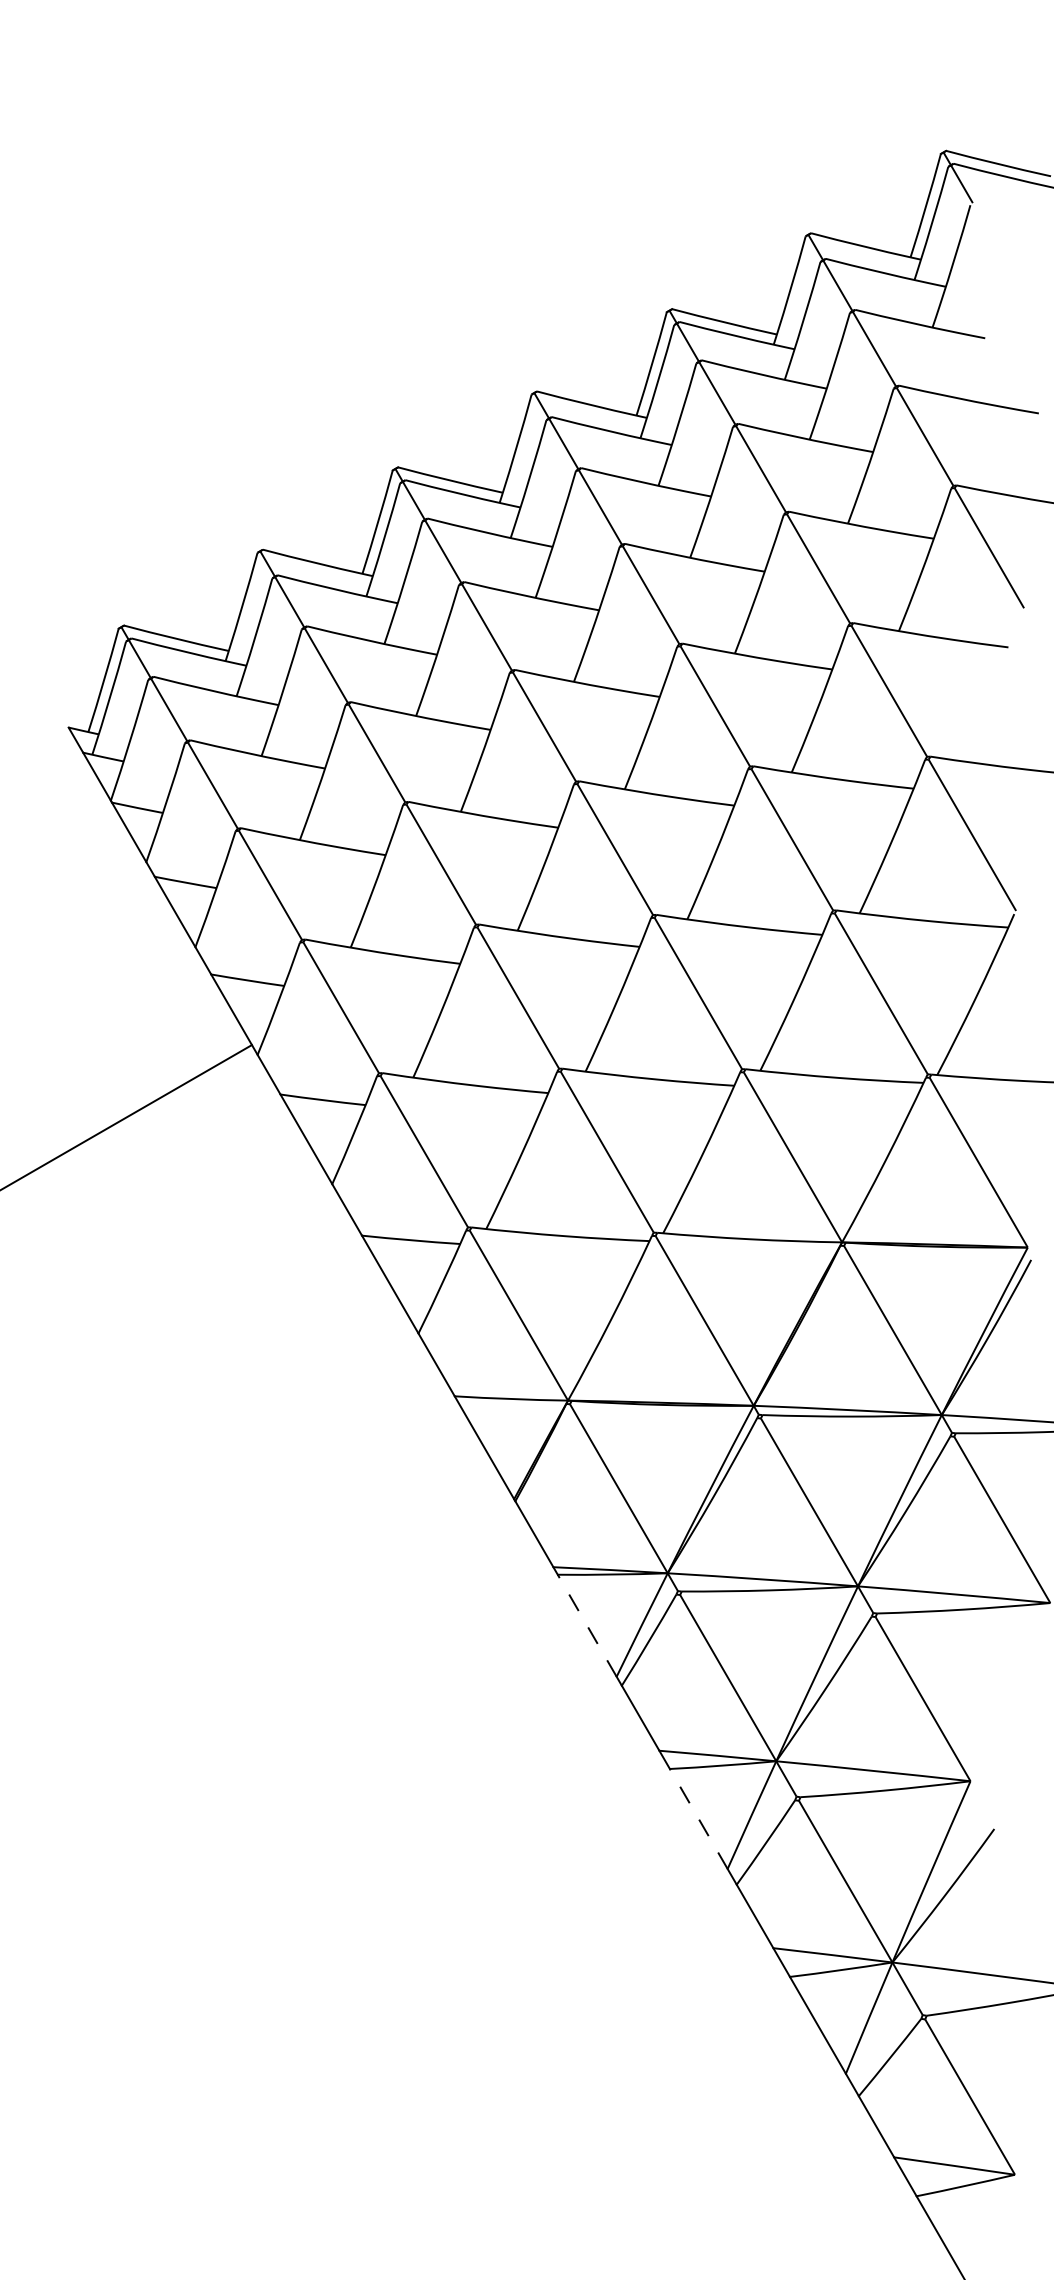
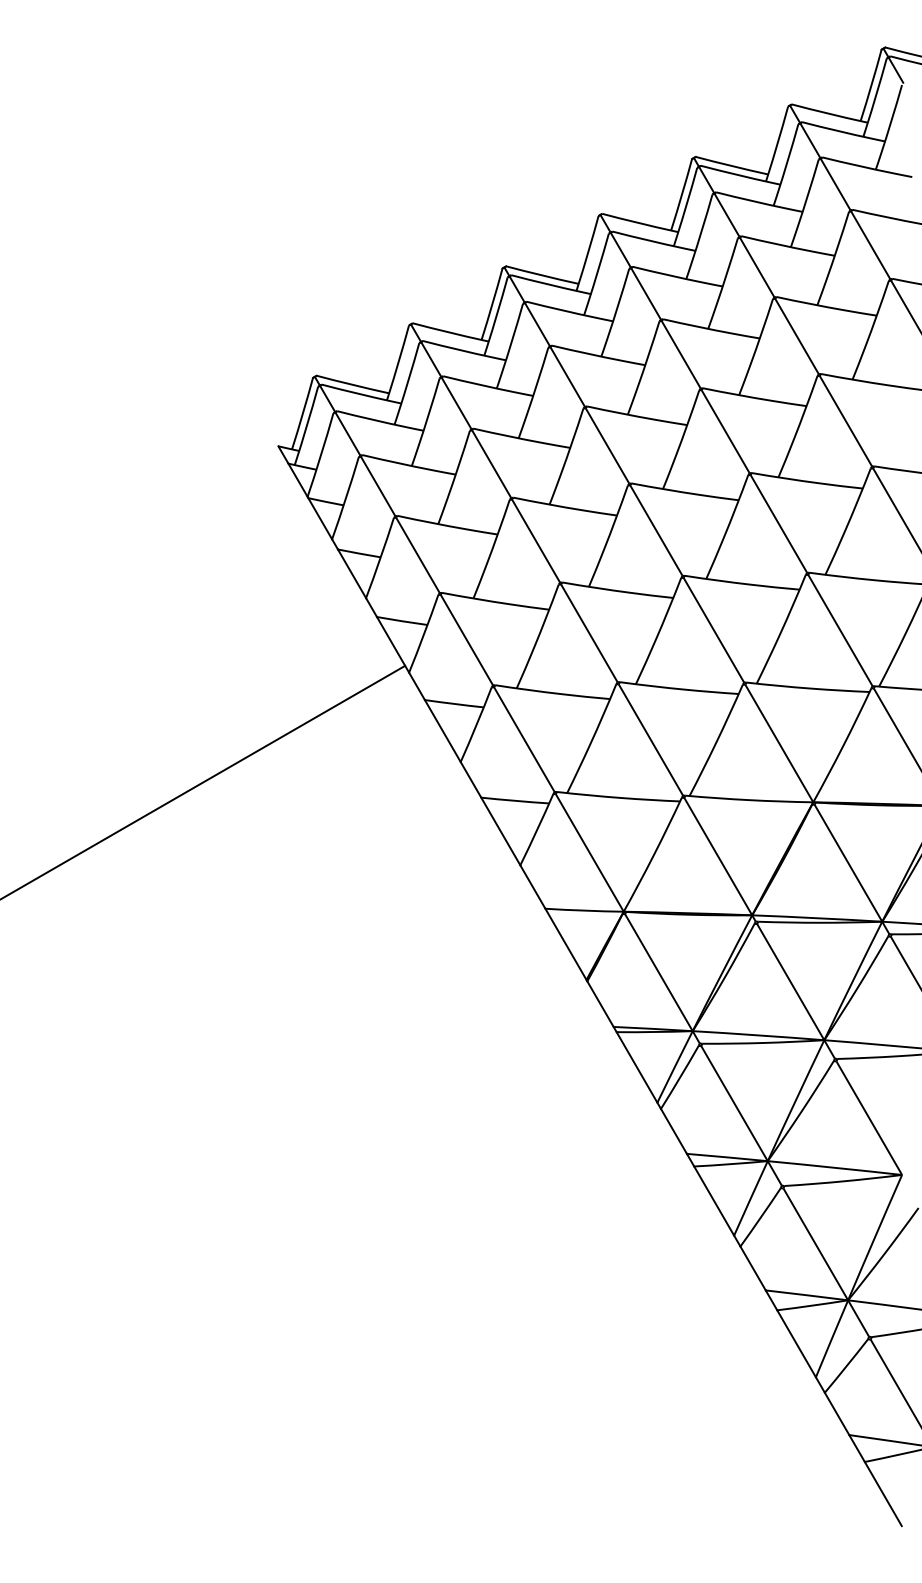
line: (587, 1625) -> (637, 1067), dashed -> solid
line: (699, 1819) -> (714, 1201), dashed -> solid

